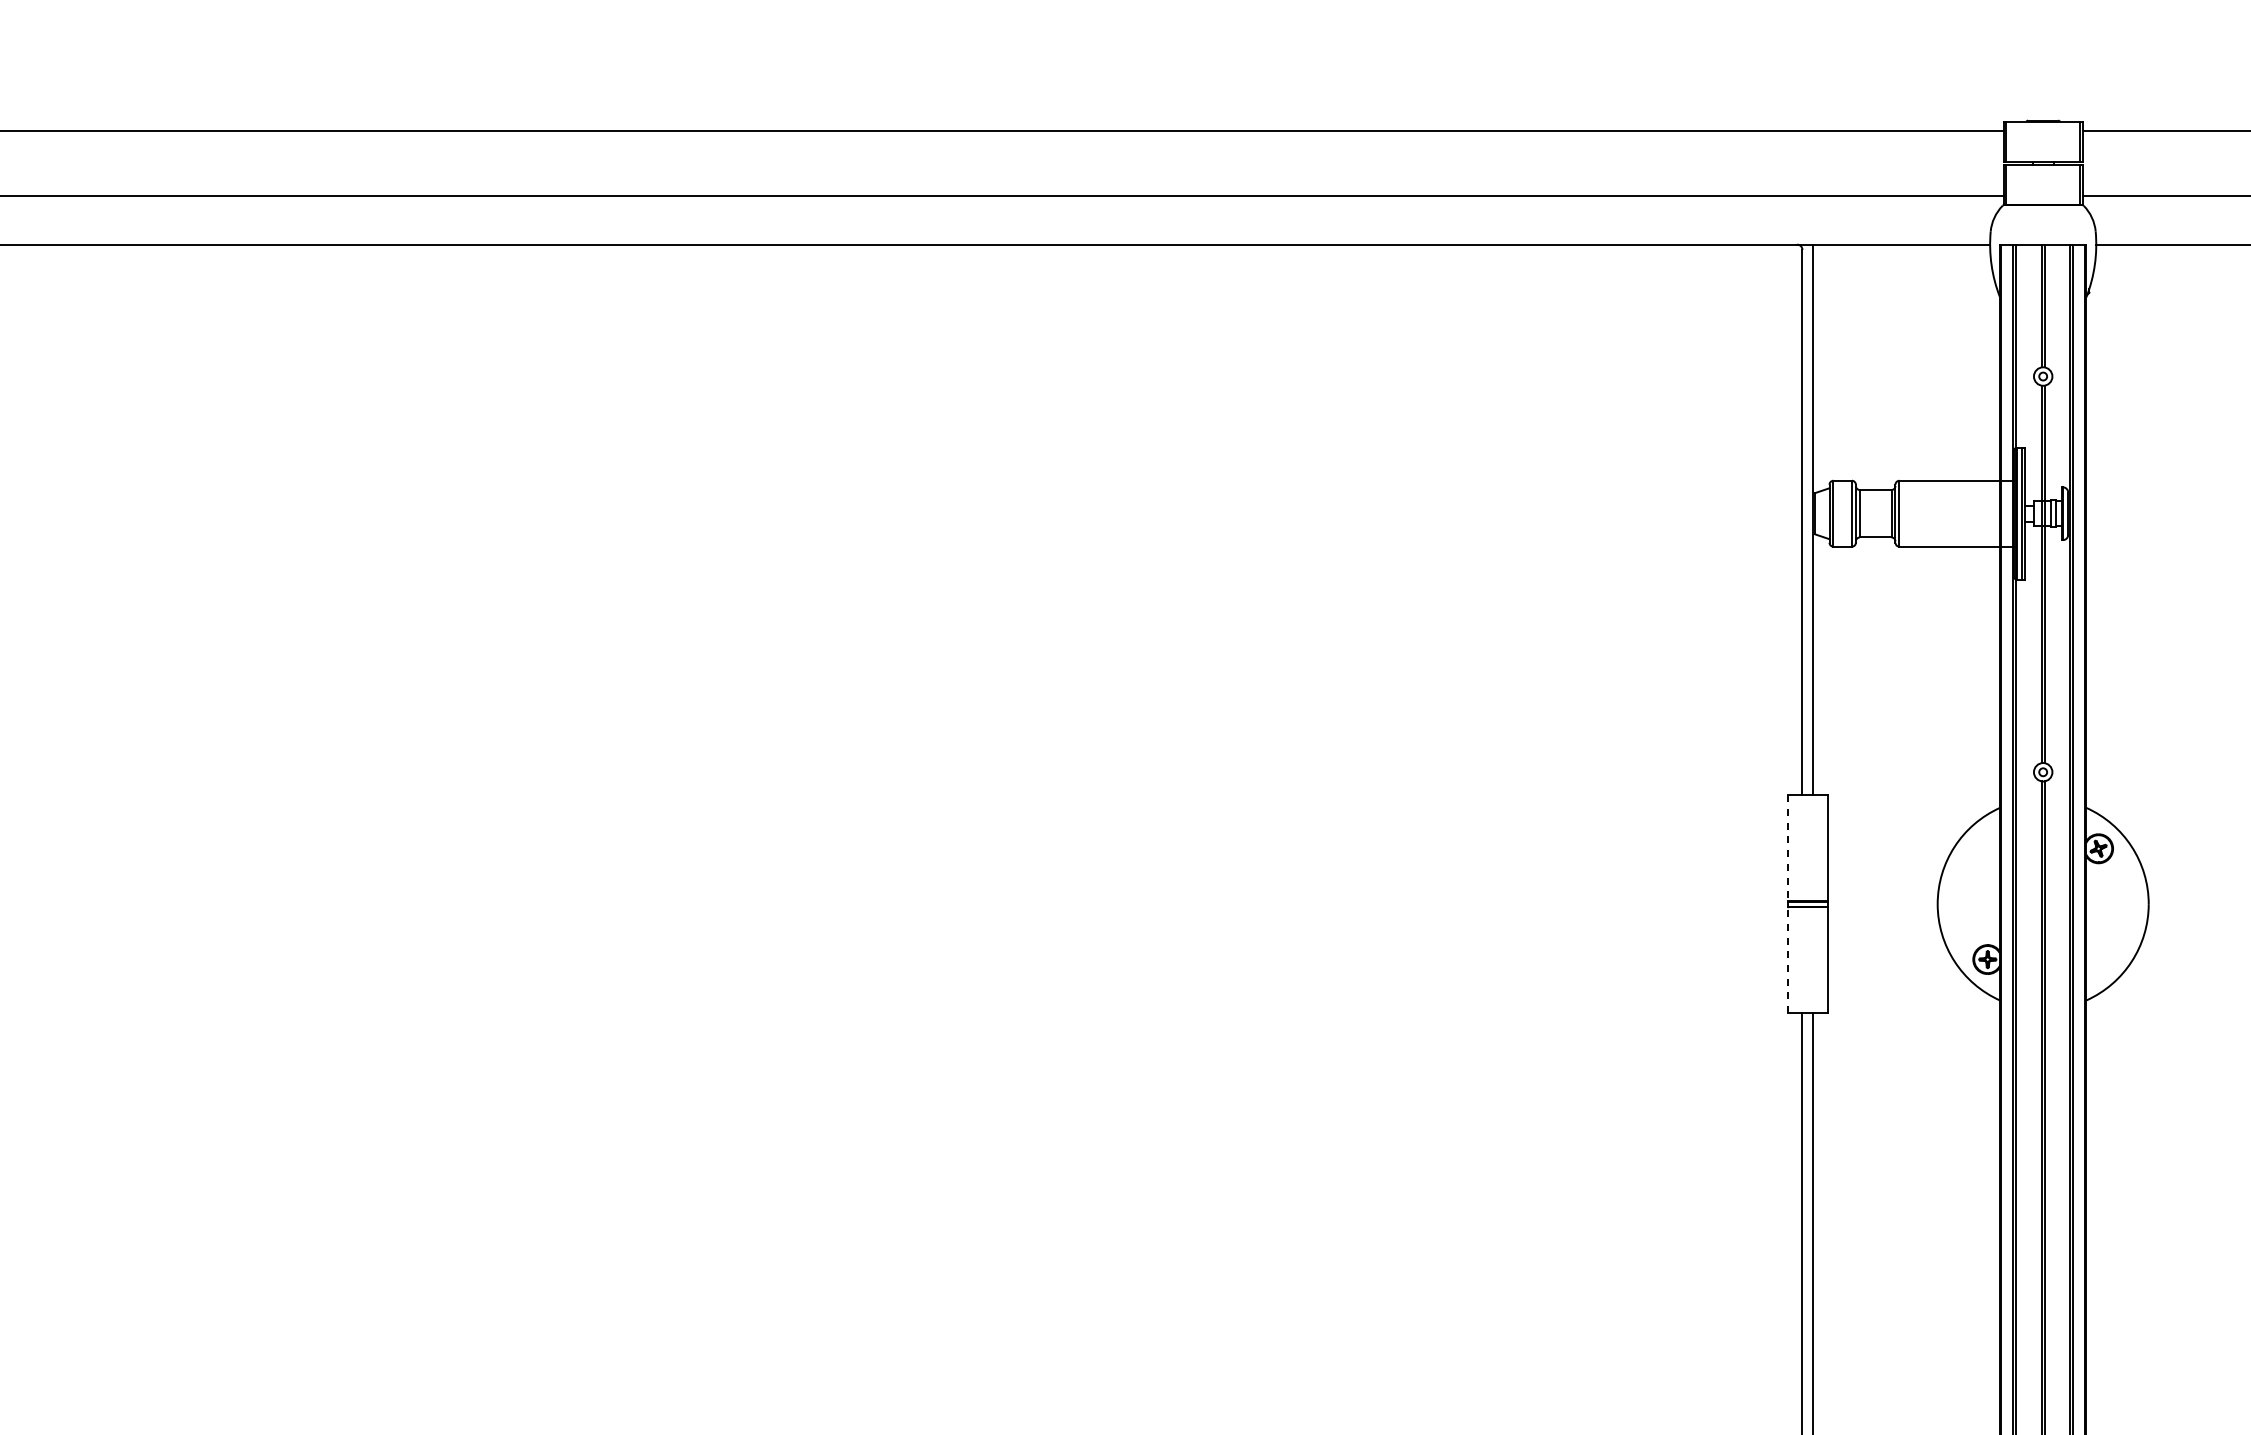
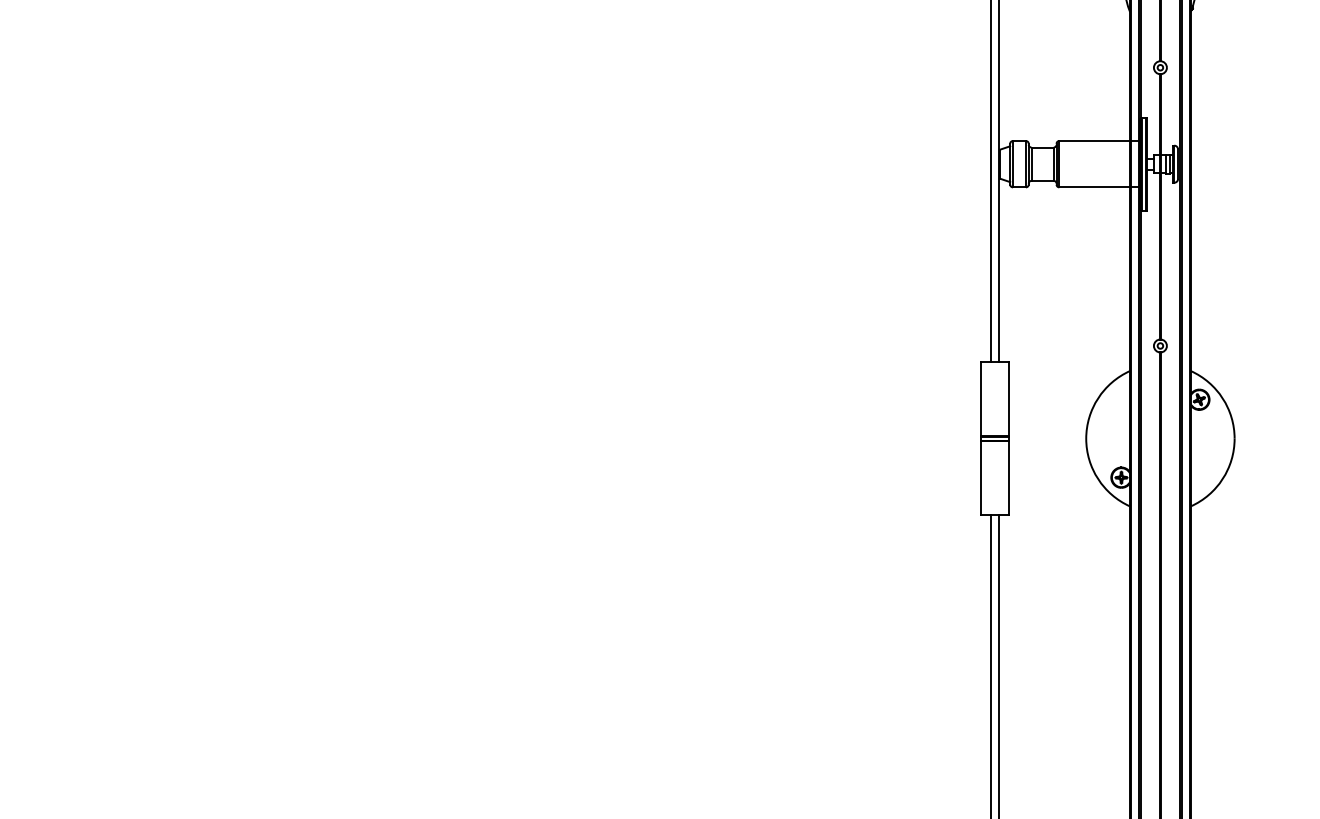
line: (1787, 848) -> (980, 399), dashed -> solid
line: (1787, 960) -> (980, 478), dashed -> solid

